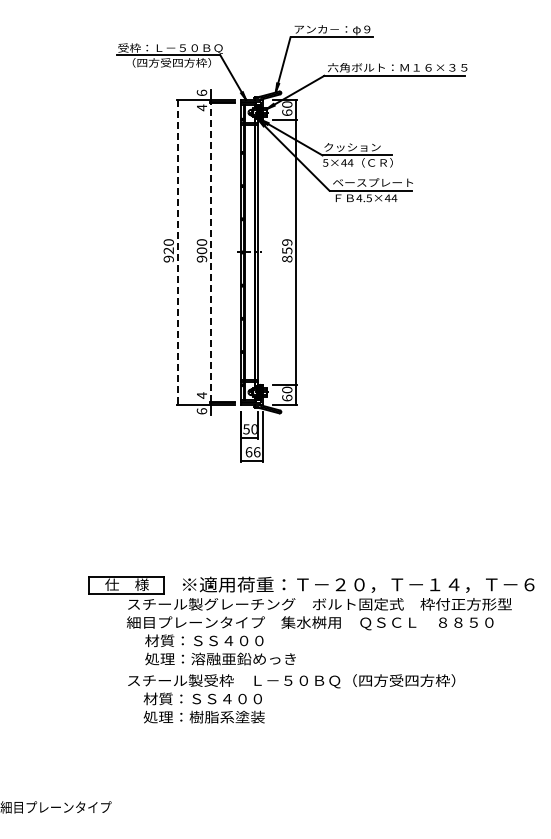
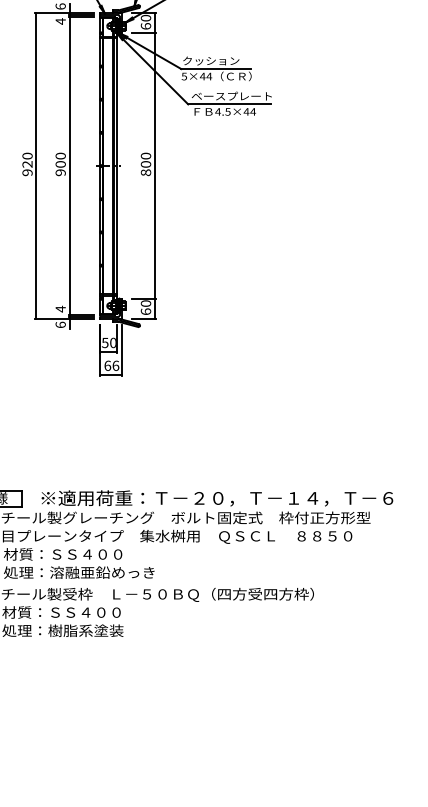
text: (287, 246) -> (146, 160), 859 -> 800
line: (210, 251) -> (69, 165), dashed -> solid
line: (177, 252) -> (36, 166), dashed -> solid

